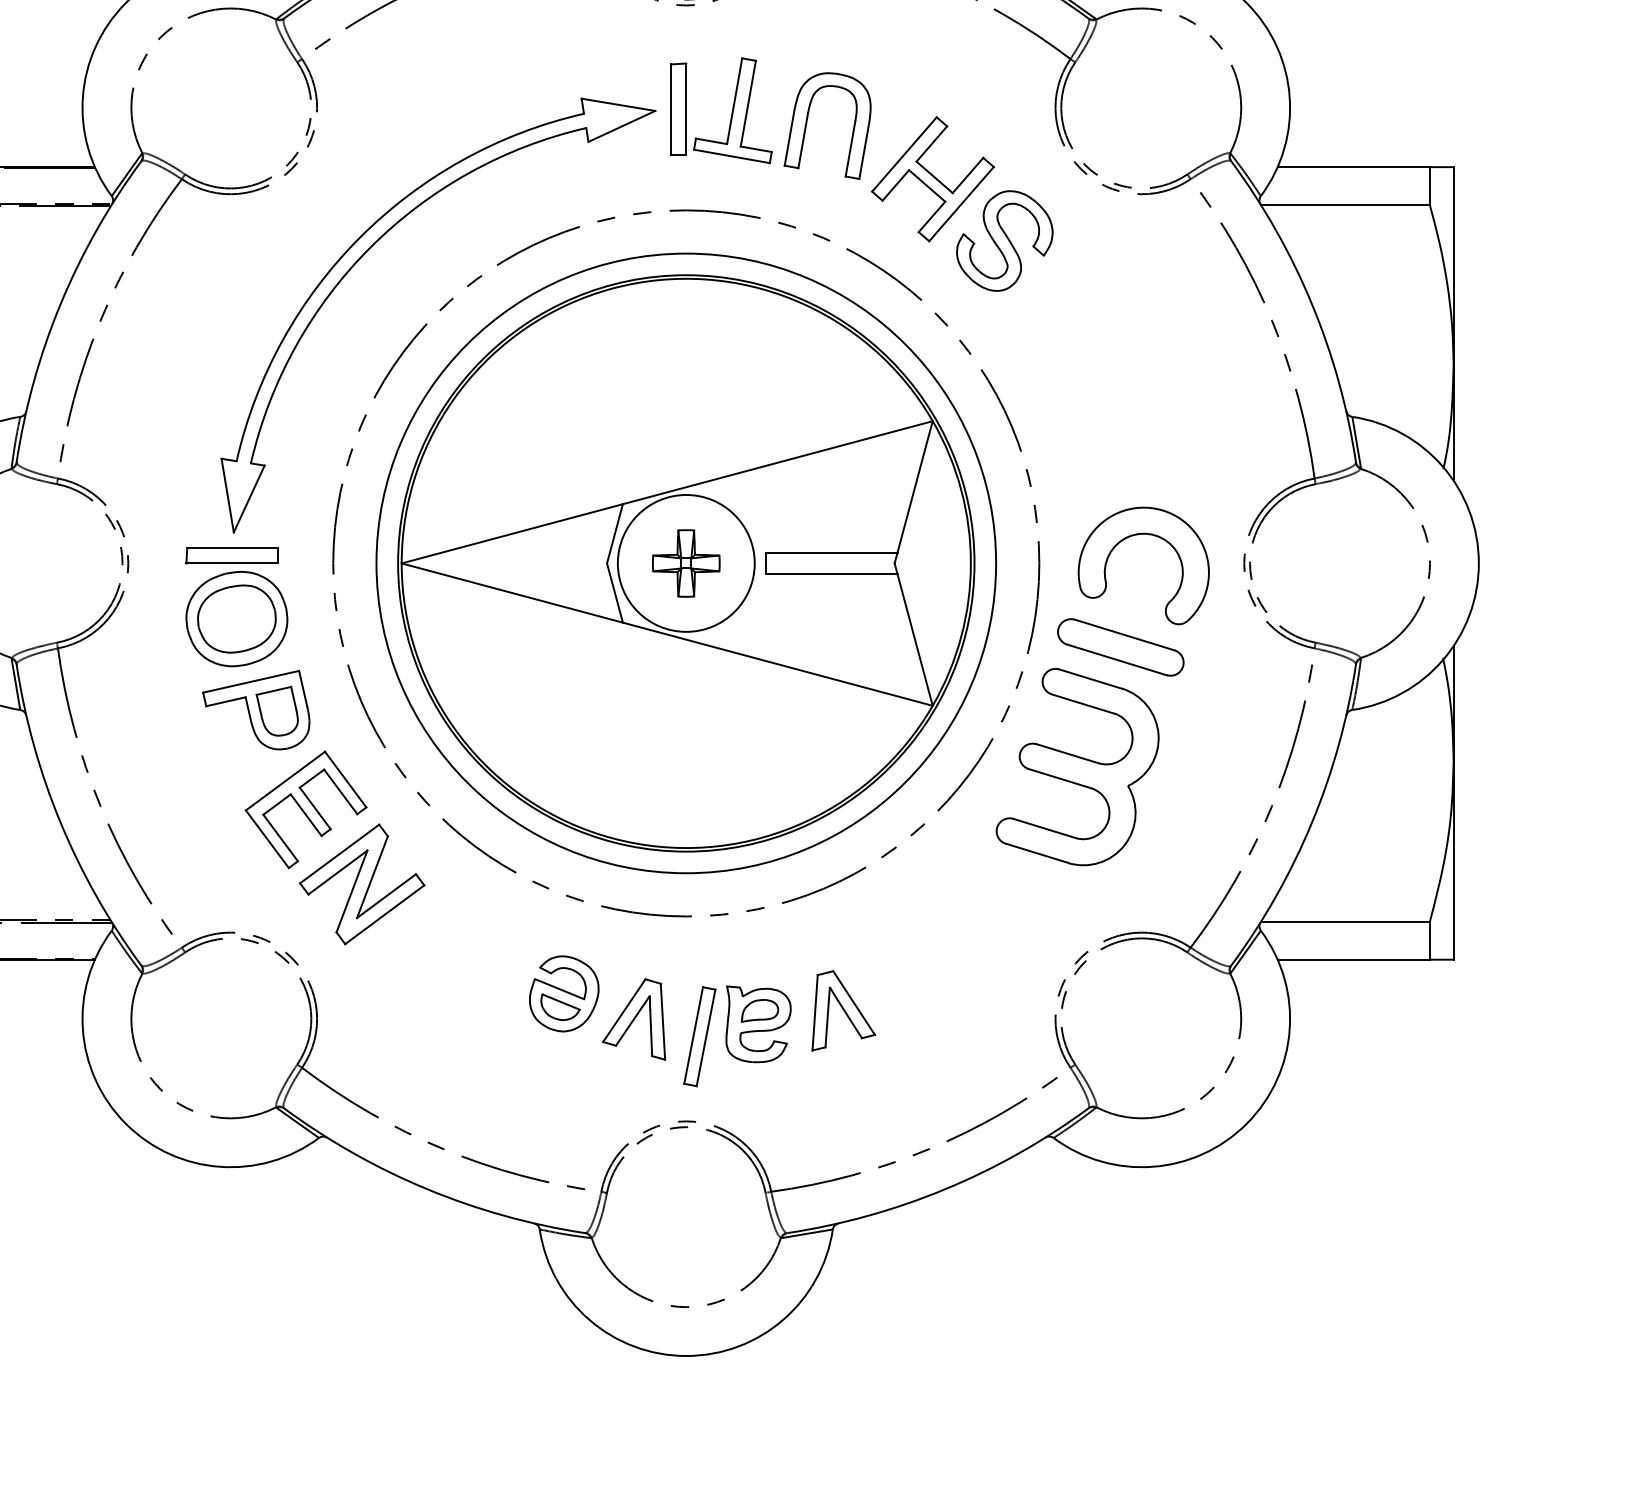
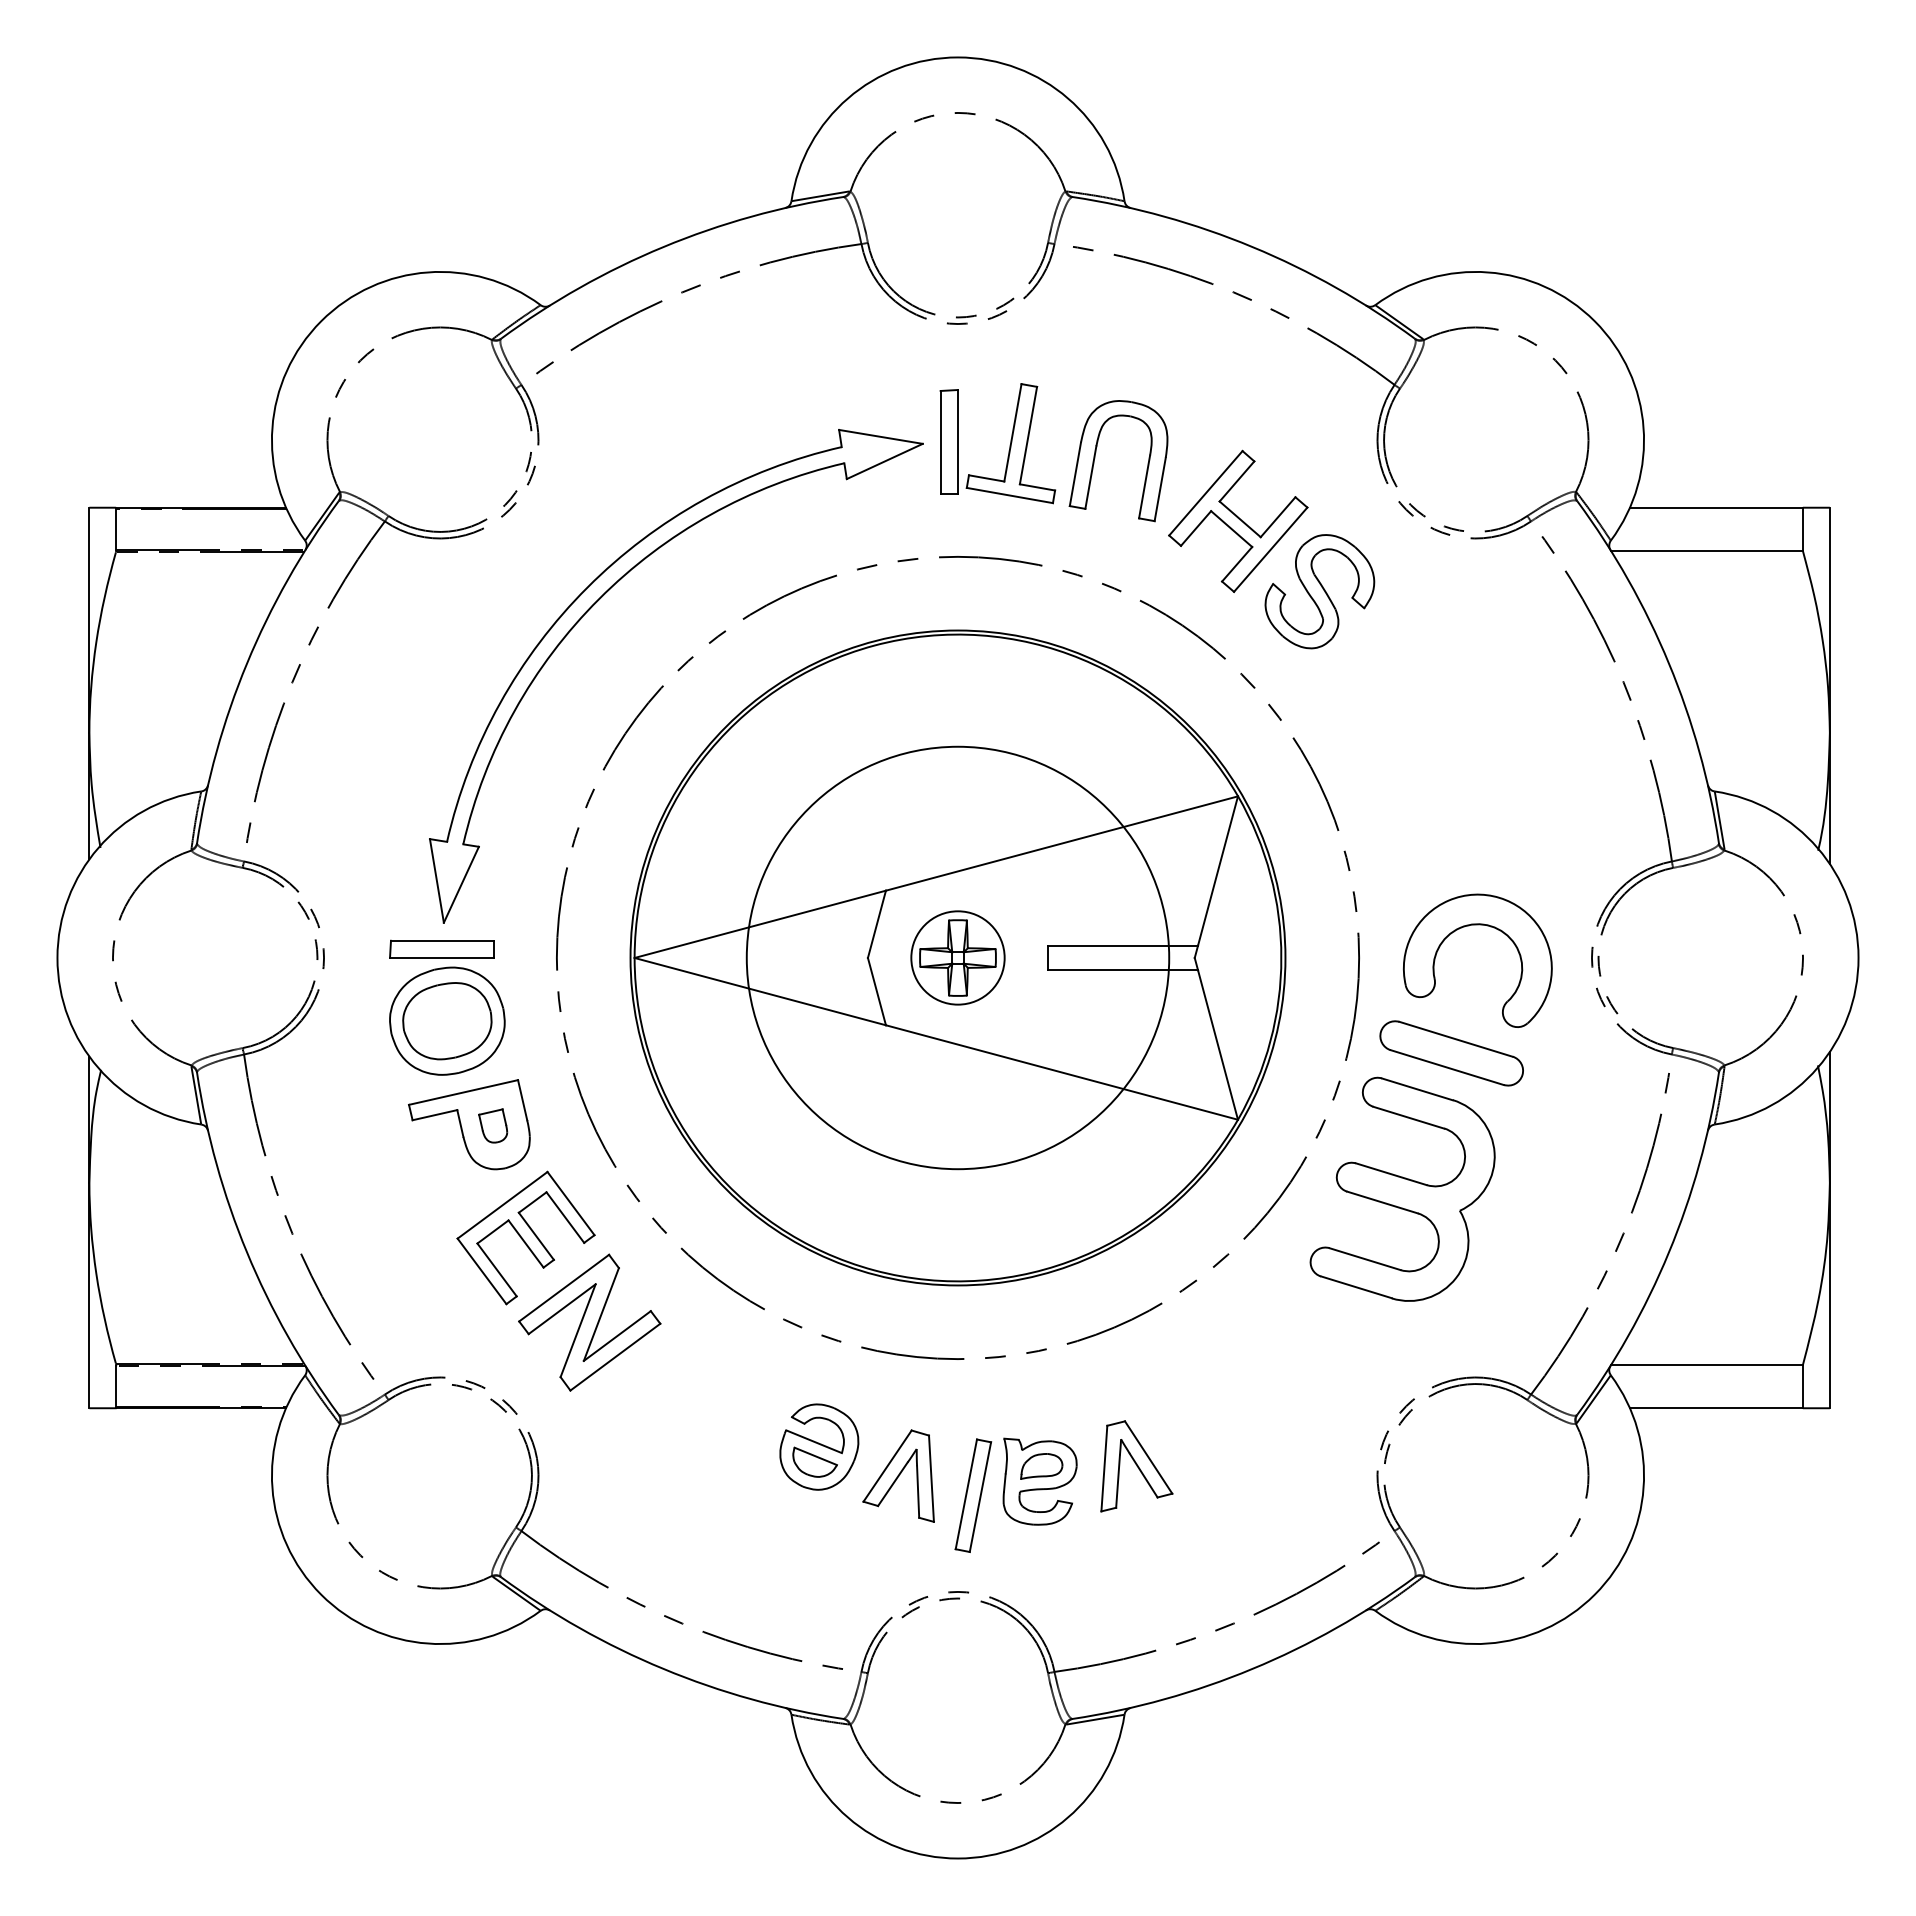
circle: (685, 563) -> (957, 957), size x0.6
circle: (685, 563) -> (957, 957), size x0.6
part: (276, 710) -> (492, 1125), size x0.6

